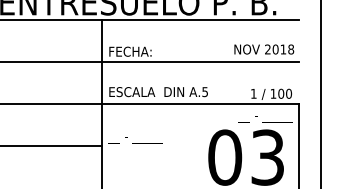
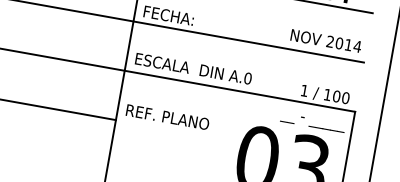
text: (291, 49) -> (357, 46), 2018 -> 2014
text: (205, 92) -> (248, 79), A.5 -> A.0
text: (143, 136) -> (166, 117), __ - _____ -> REF. PLANO

